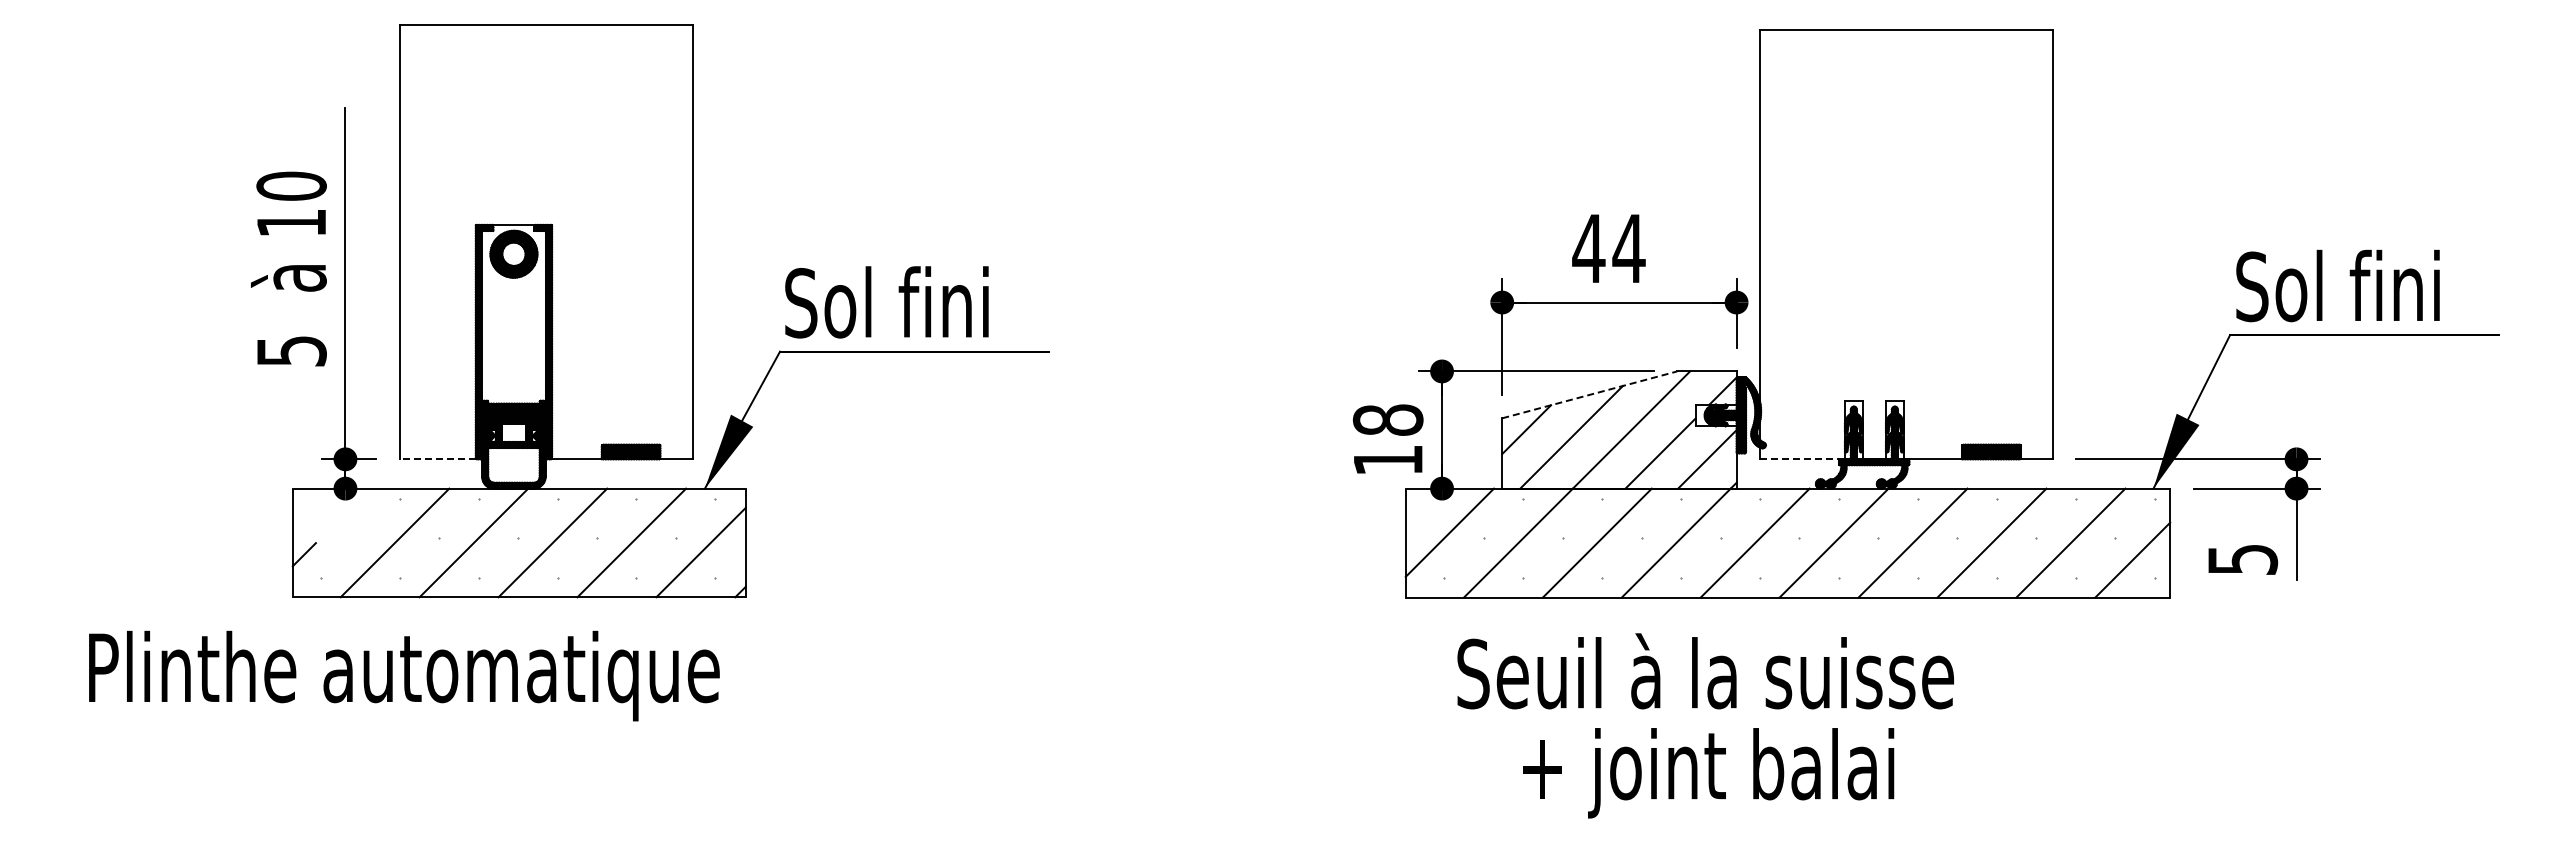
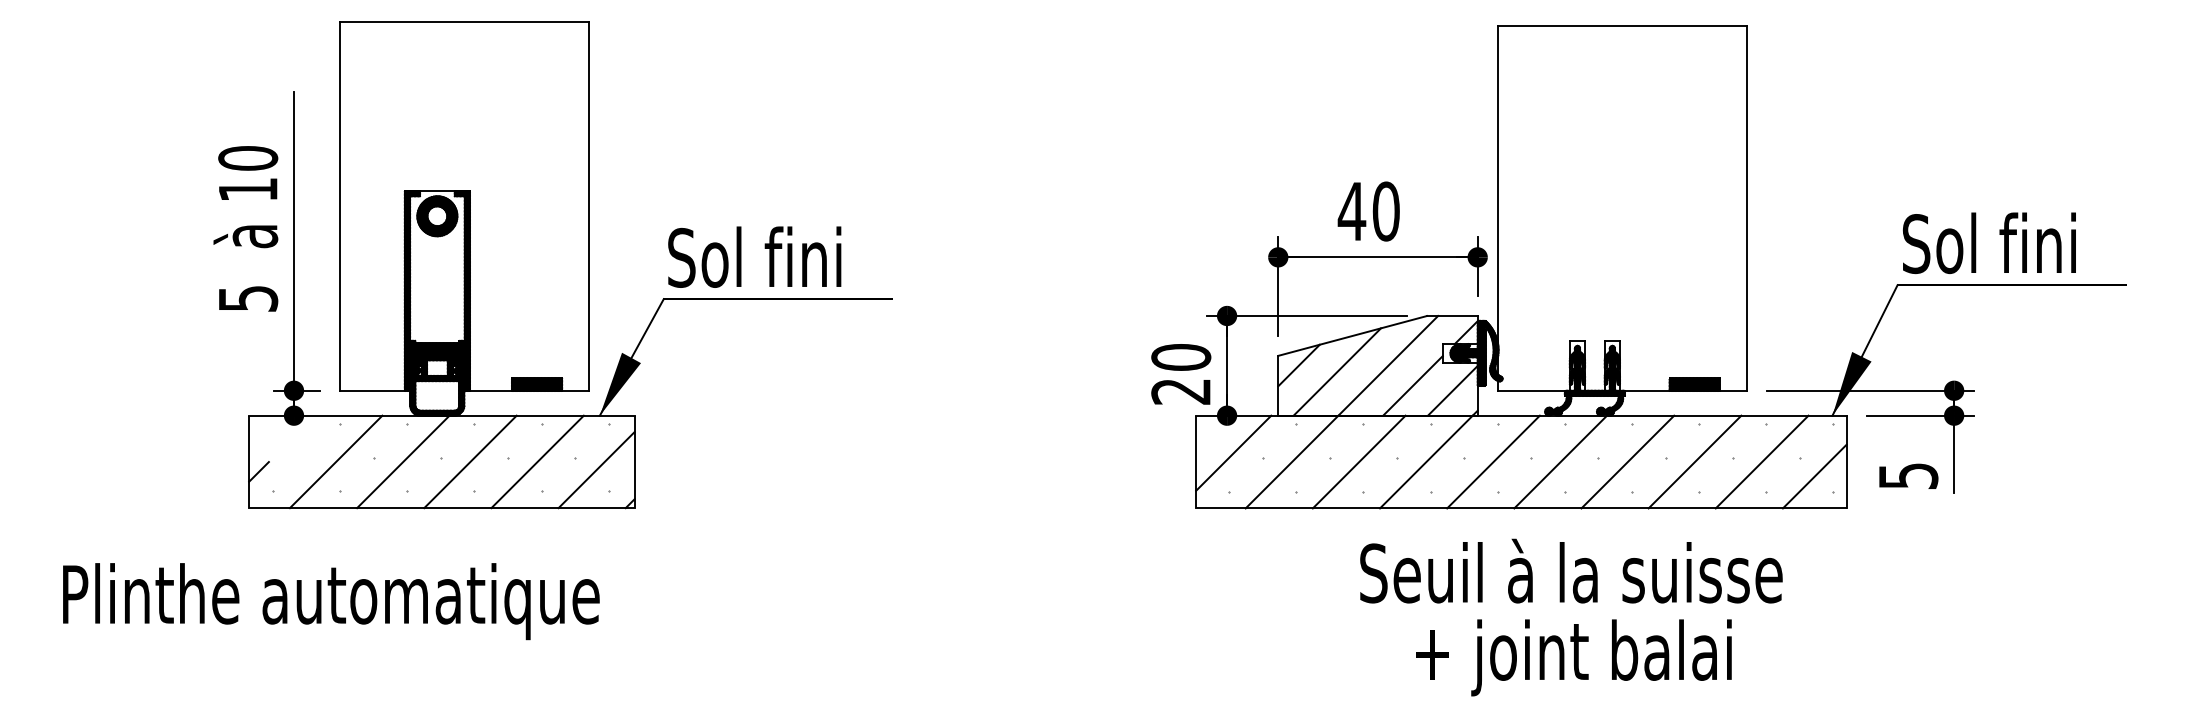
text: (1628, 248) -> (1385, 211), 44 -> 40
line: (1589, 394) -> (1352, 335), dashed -> solid
text: (1387, 439) -> (1180, 373), 18 -> 20
line: (437, 459) -> (372, 390), dashed -> solid
line: (1803, 459) -> (1534, 390), dashed -> solid
text: (404, 675) -> (331, 601), moved
text: (1705, 725) -> (1571, 617), moved

